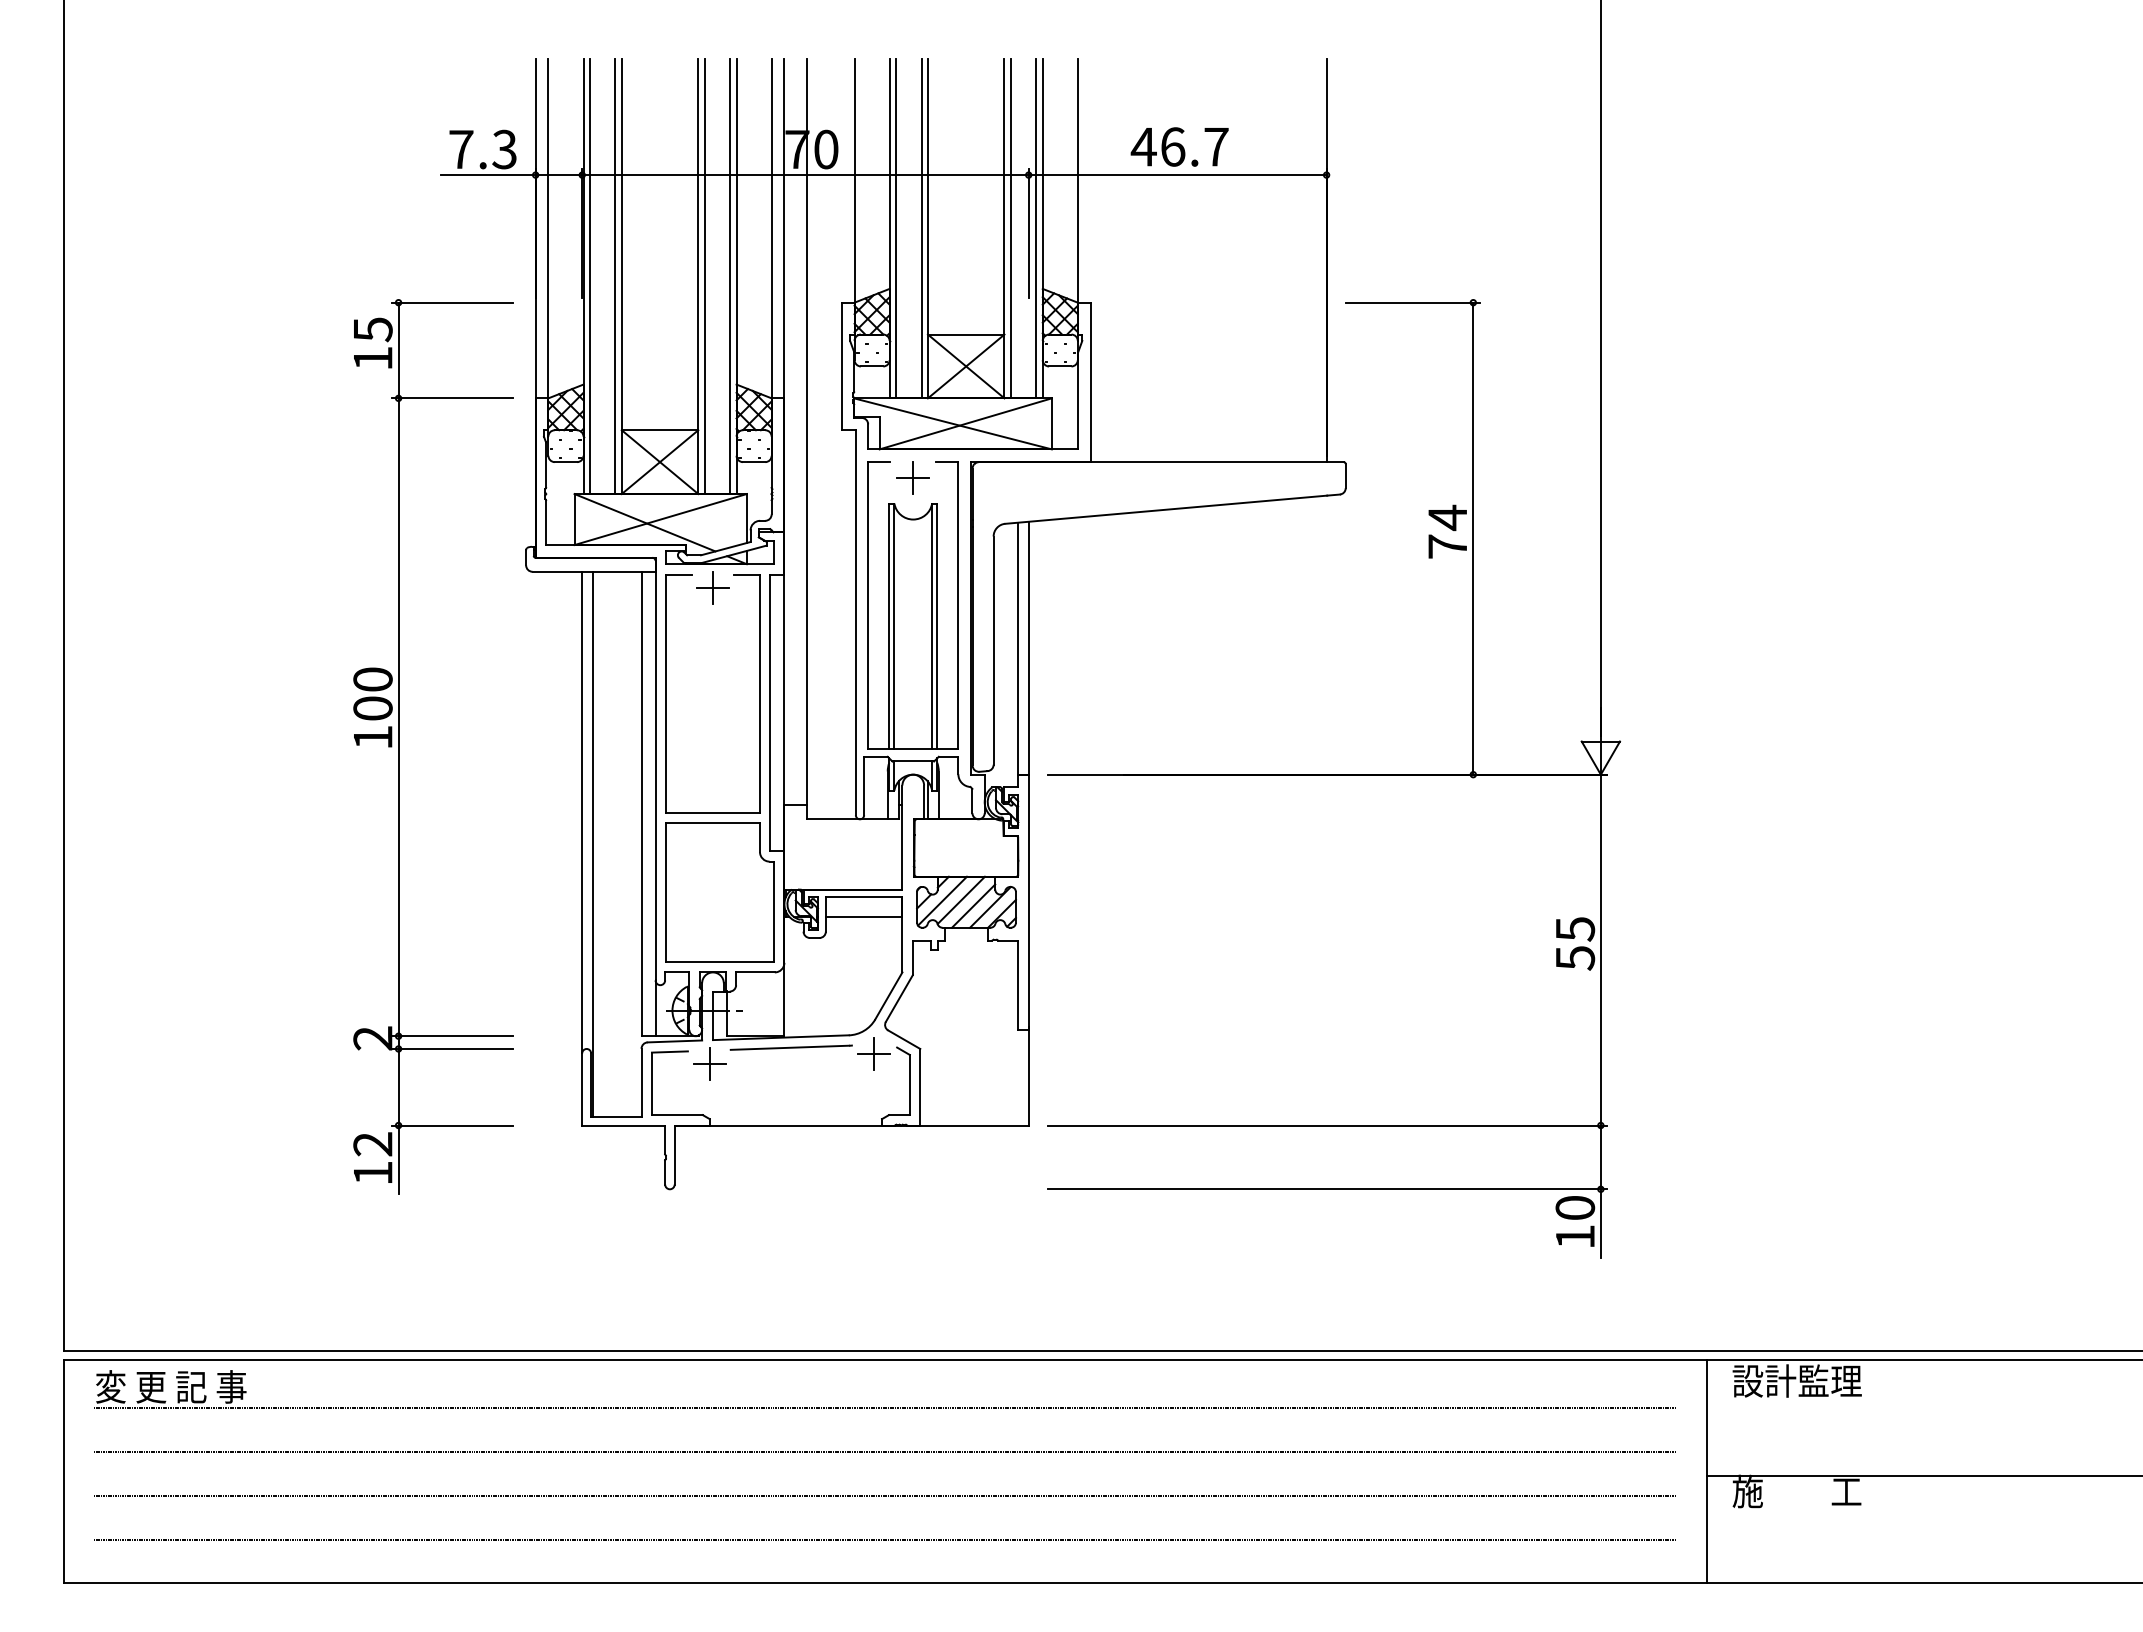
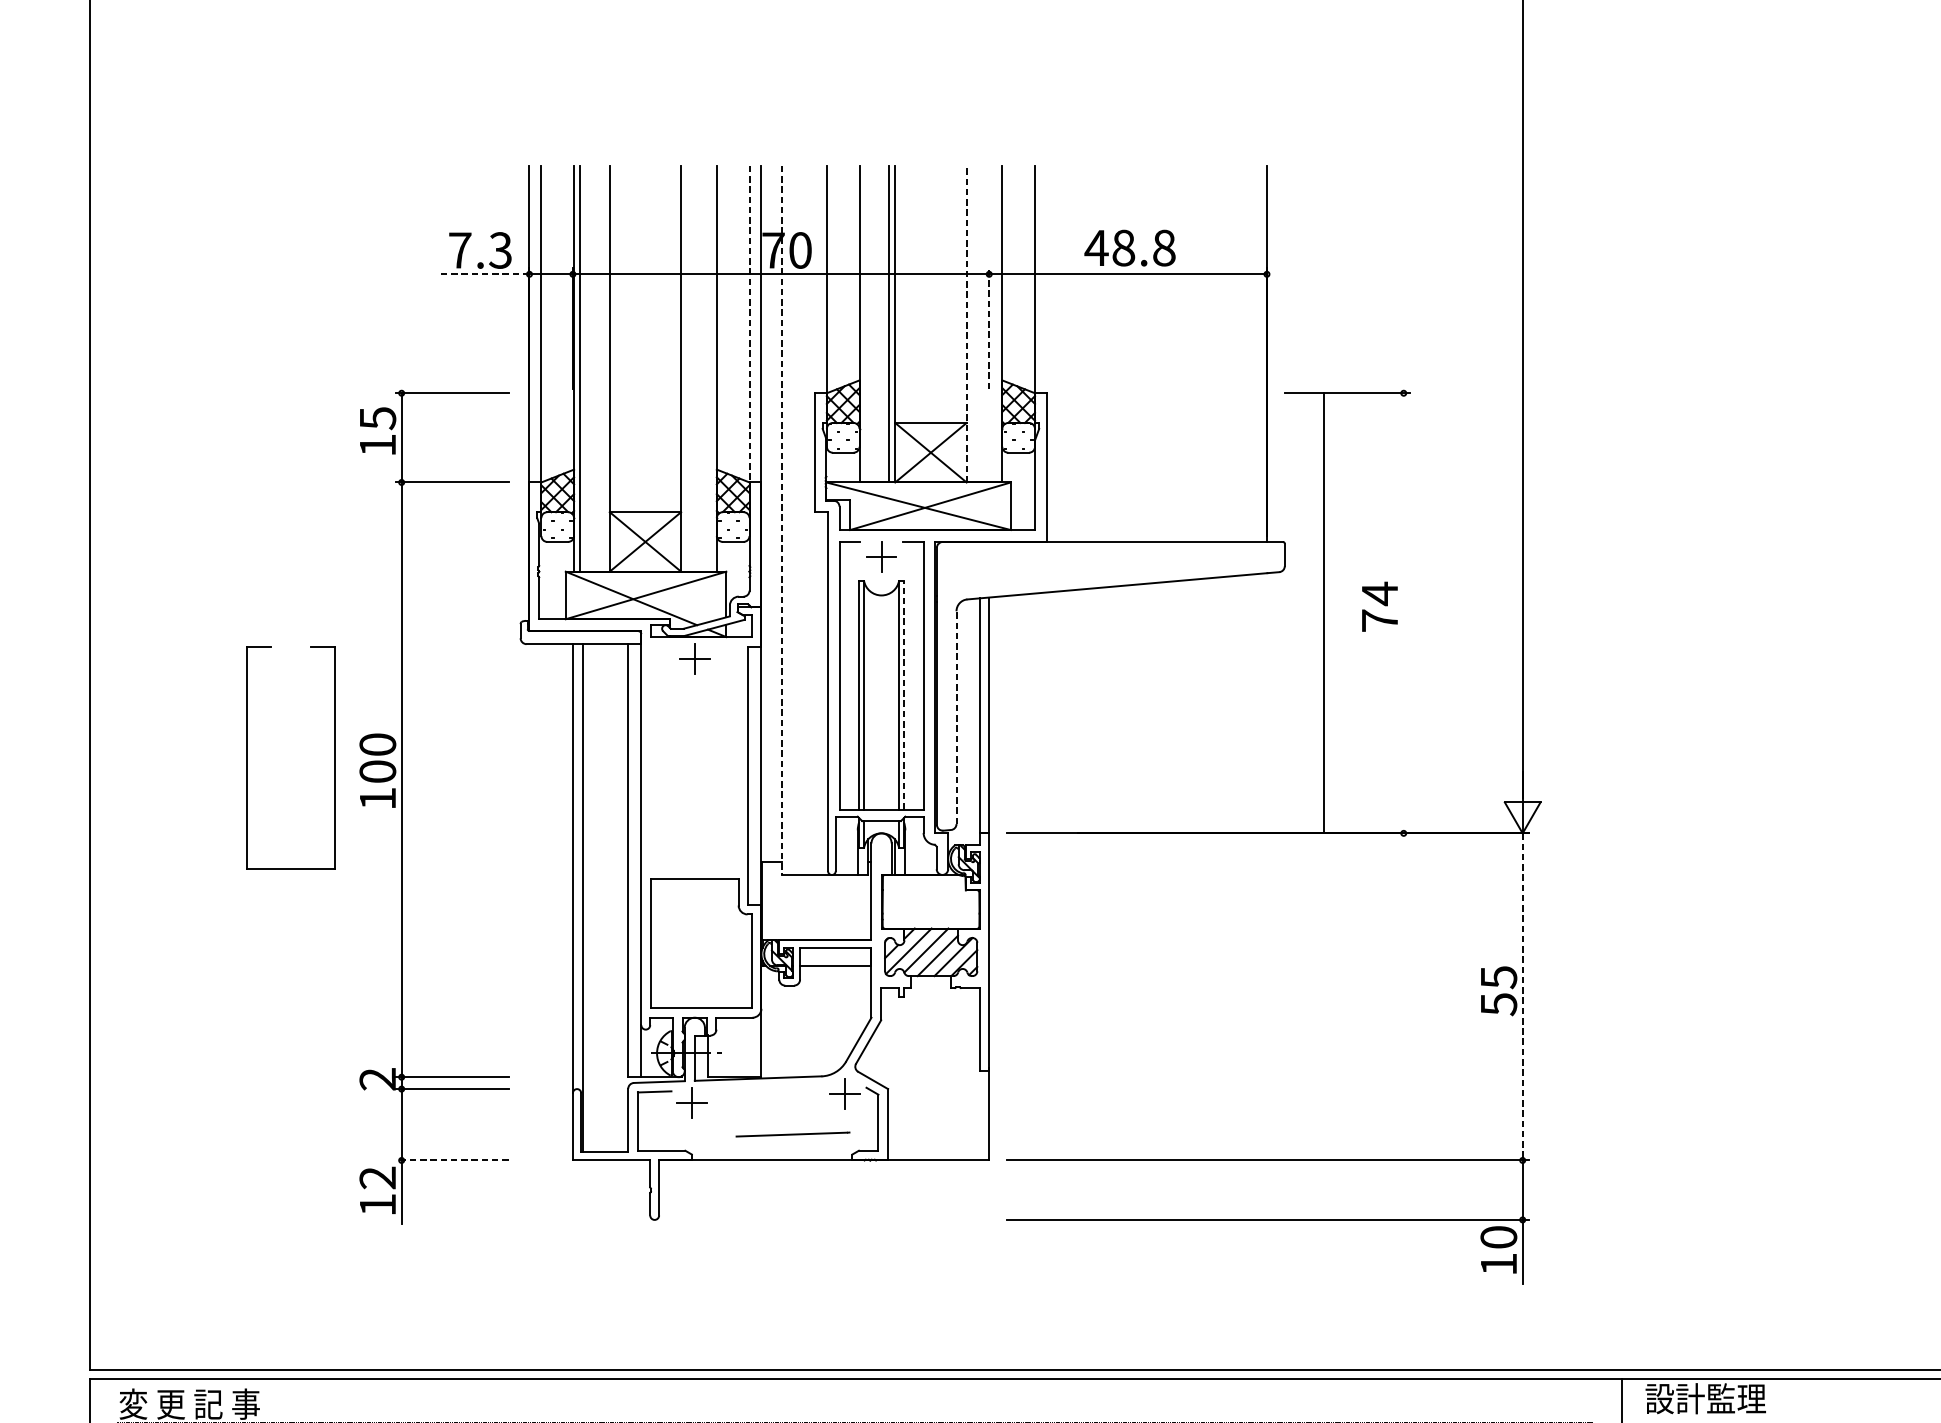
text: (1194, 146) -> (1143, 247), 46.7 -> 48.8
line: (488, 175) -> (485, 274), solid -> dashed
line: (896, 228) -> (865, 324), removed
line: (1004, 228) -> (966, 324), solid -> dashed
line: (1010, 228) -> (972, 324), removed
line: (1036, 228) -> (996, 324), removed
line: (771, 230) -> (749, 325), solid -> dashed
line: (1028, 233) -> (989, 328), solid -> dashed
line: (615, 276) -> (603, 368), removed
line: (704, 276) -> (686, 368), removed
line: (730, 276) -> (711, 368), removed
line: (806, 439) -> (782, 520), solid -> dashed
line: (1473, 538) -> (1323, 613), moved
line: (937, 626) -> (904, 695), solid -> dashed
line: (993, 650) -> (956, 717), solid -> dashed
part: (666, 693) -> (247, 757), moved
line: (1600, 950) -> (1522, 997), solid -> dashed
line: (790, 1047) -> (792, 1134), moved
line: (452, 1125) -> (451, 1160), solid -> dashed

